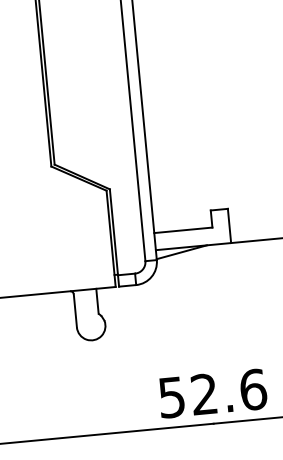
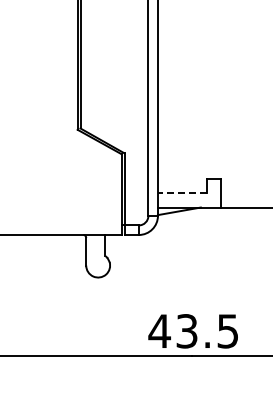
line: (182, 230) -> (181, 193), solid -> dashed
text: (212, 393) -> (193, 331), 52.6 -> 43.5

